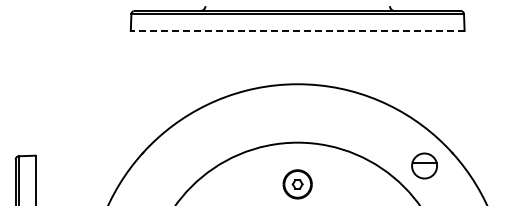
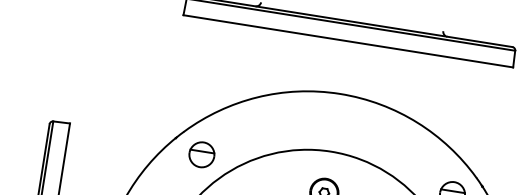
line: (297, 31) -> (348, 41), dashed -> solid
part: (170, 165) -> (201, 154), added

